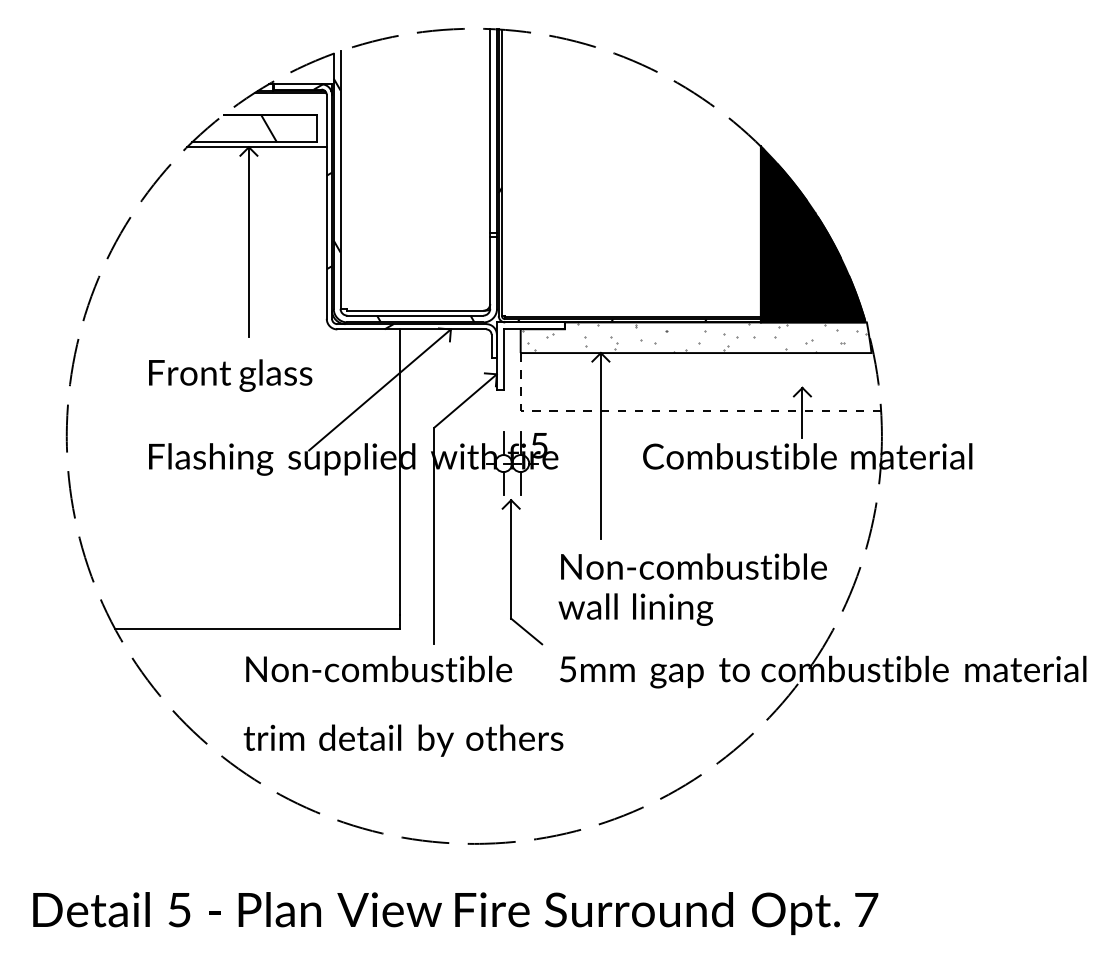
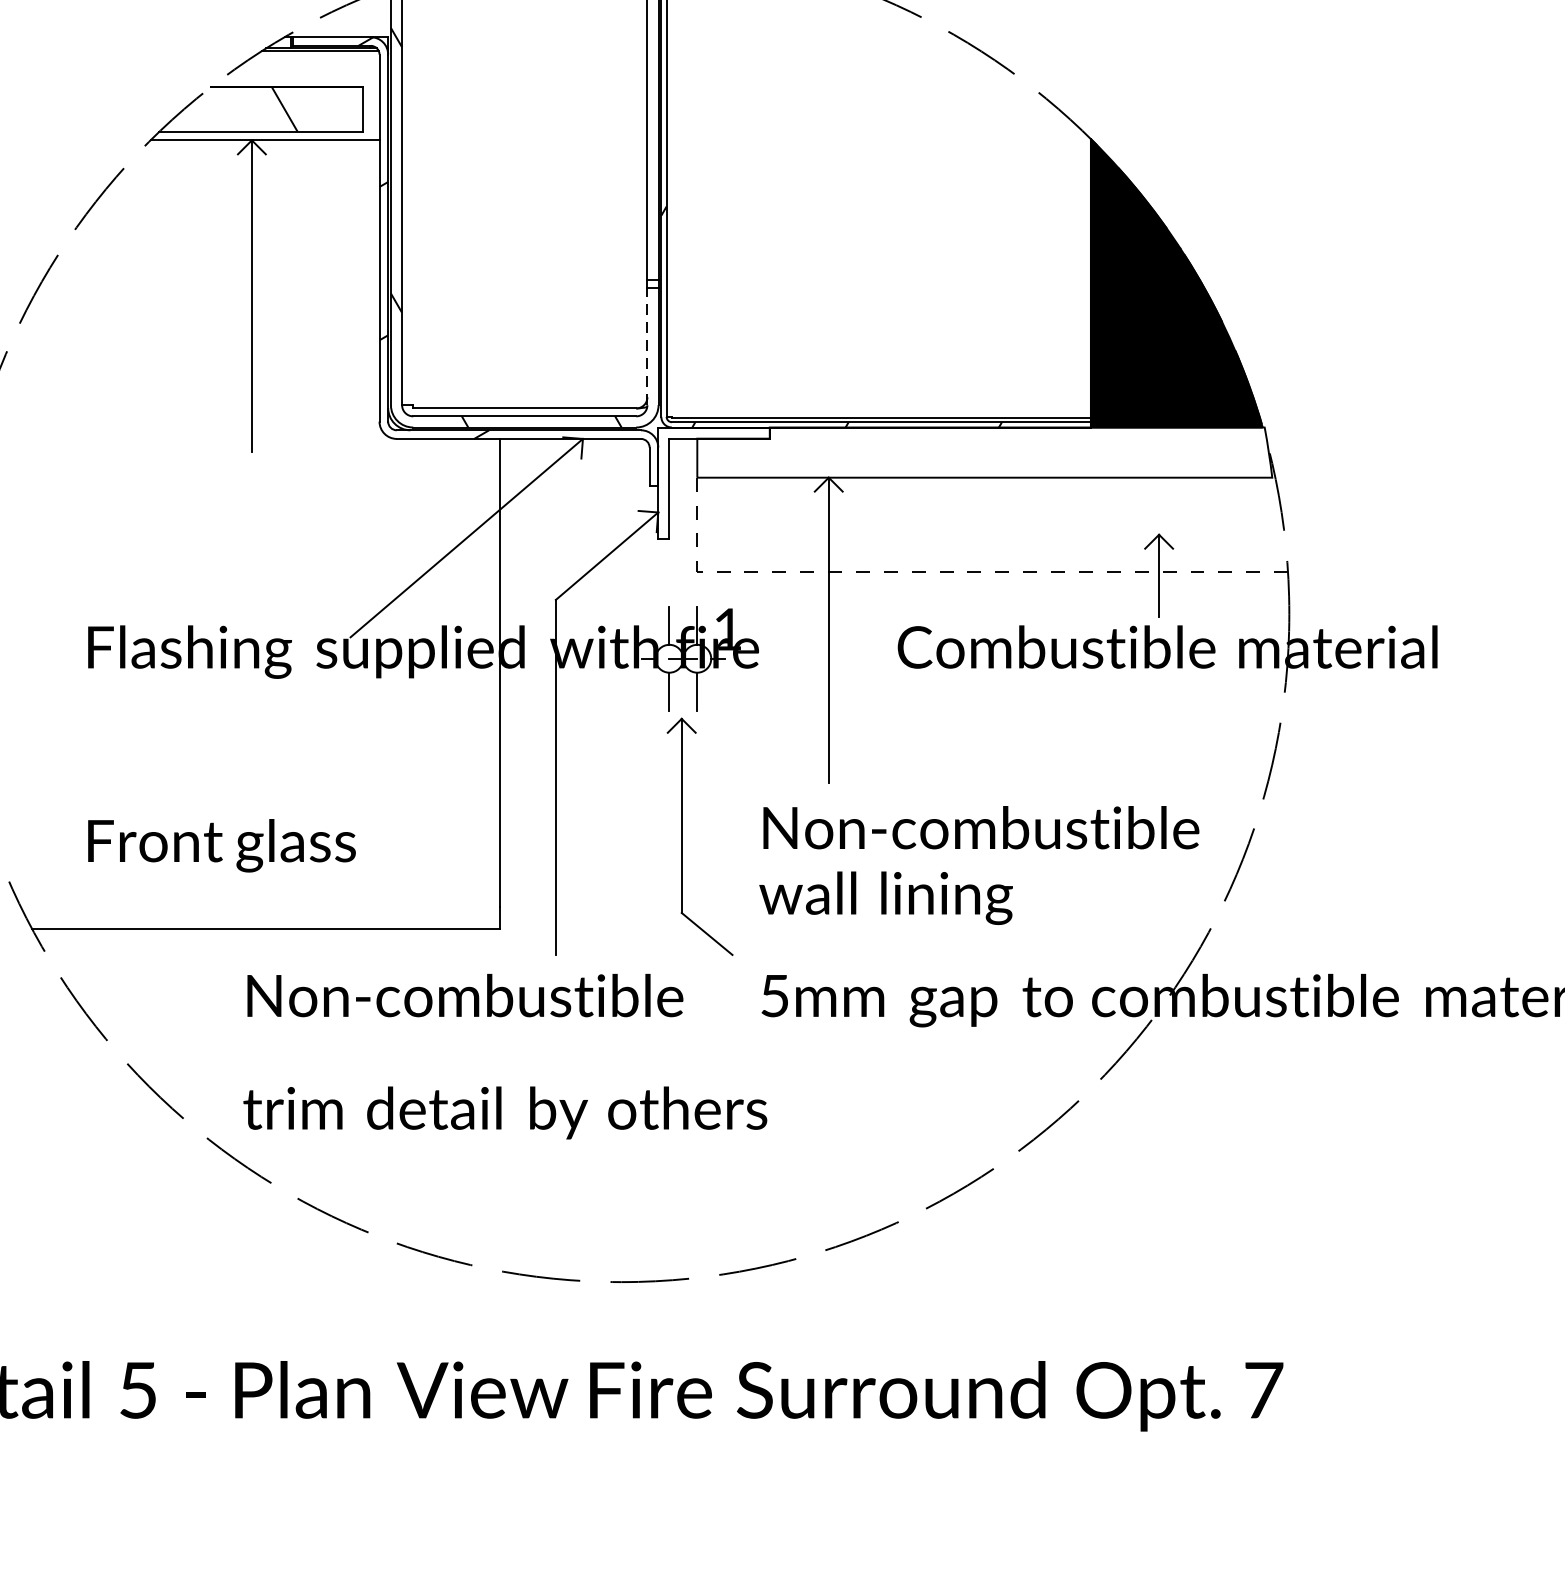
line: (490, 273) -> (647, 347), solid -> dashed
hatch: (694, 337) -> (982, 452), removed
text: (230, 375) -> (221, 845), moved
text: (539, 445) -> (728, 629), 5 -> 1

